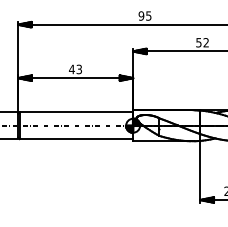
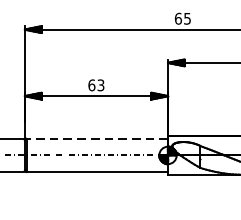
text: (141, 15) -> (178, 18), 95 -> 65
text: (71, 69) -> (91, 85), 43 -> 63
line: (76, 112) -> (97, 138), solid -> dashed

